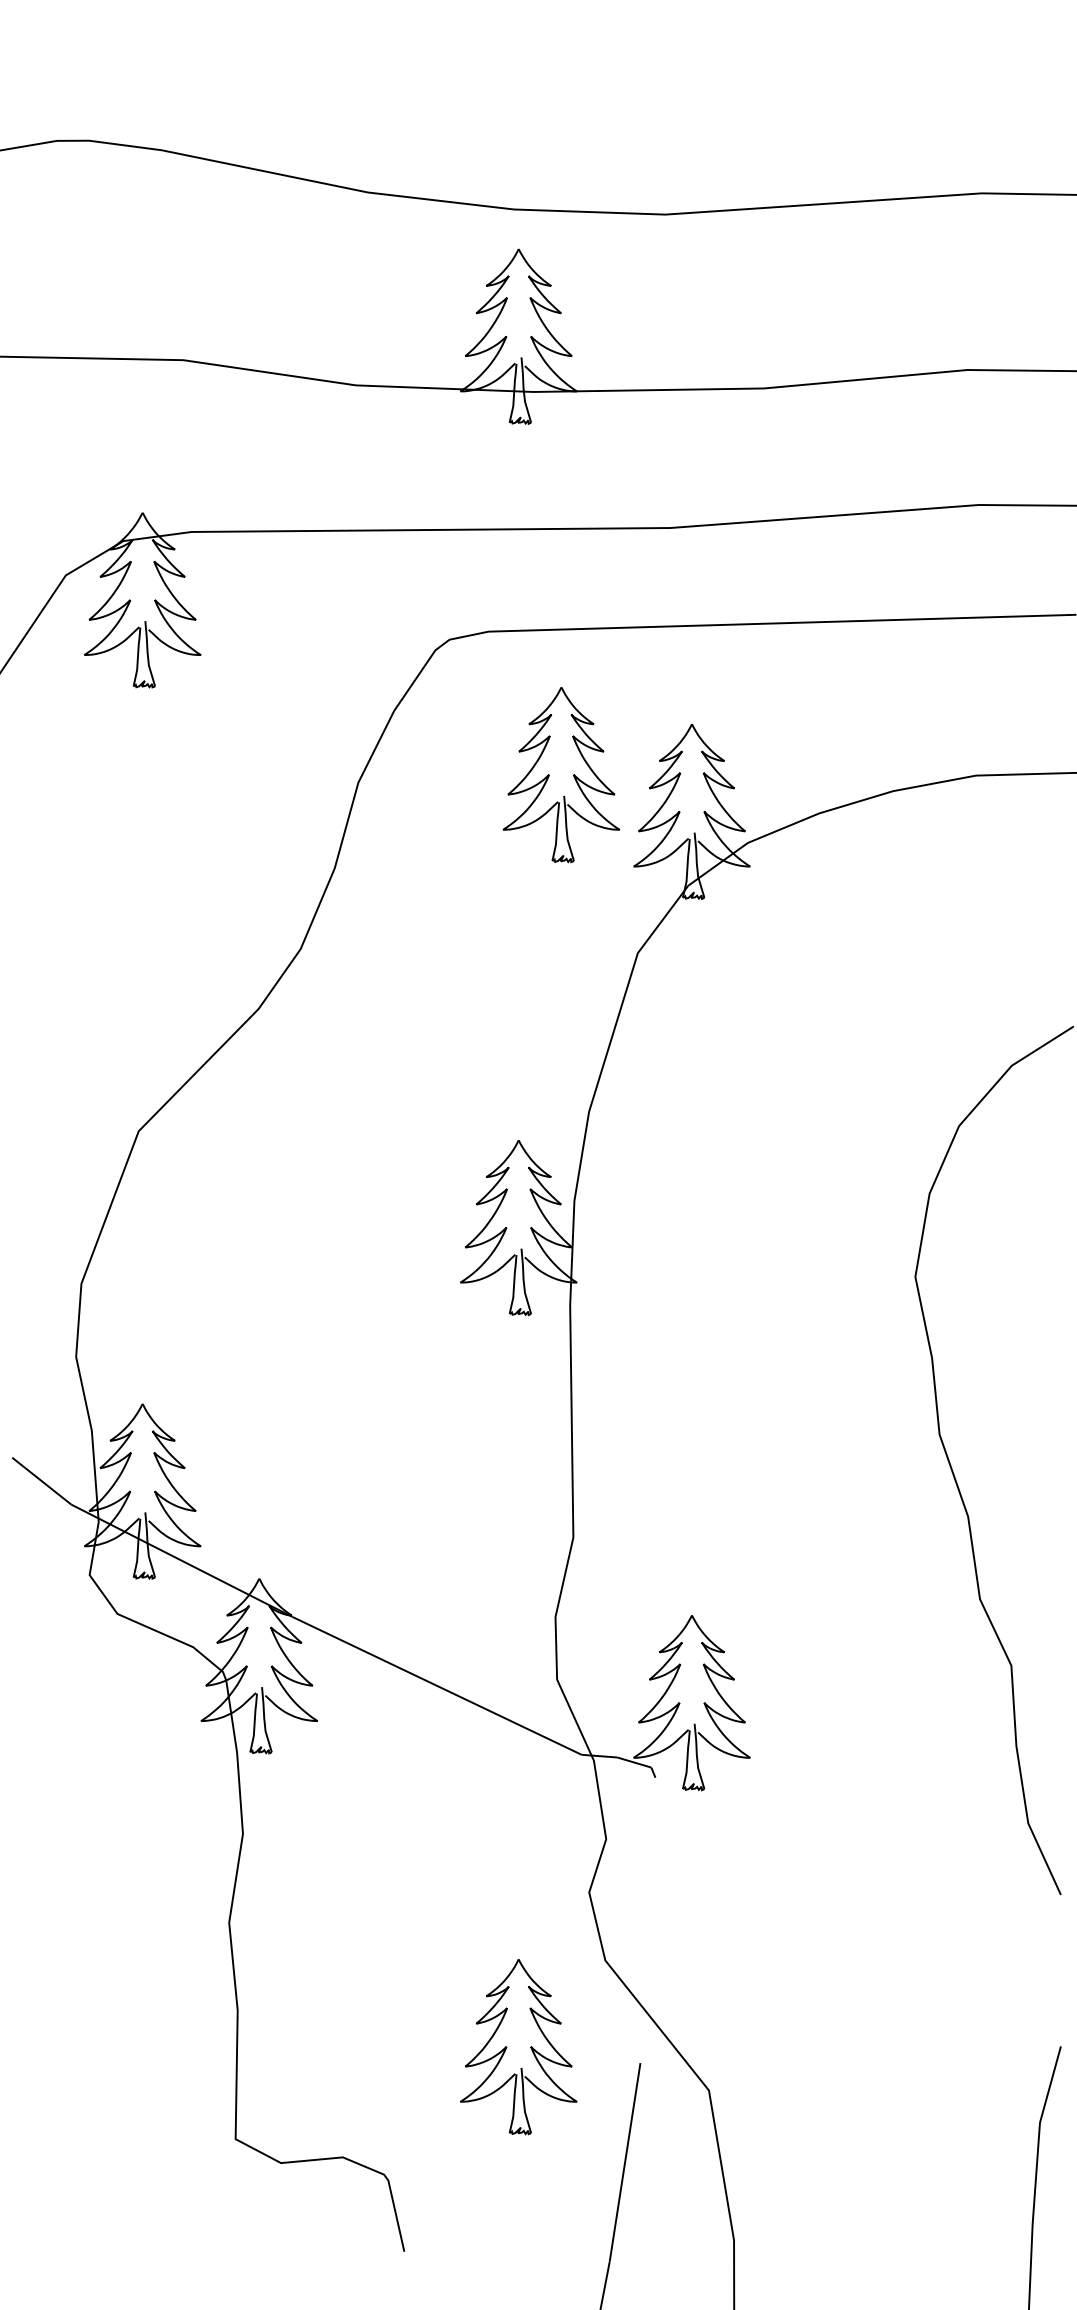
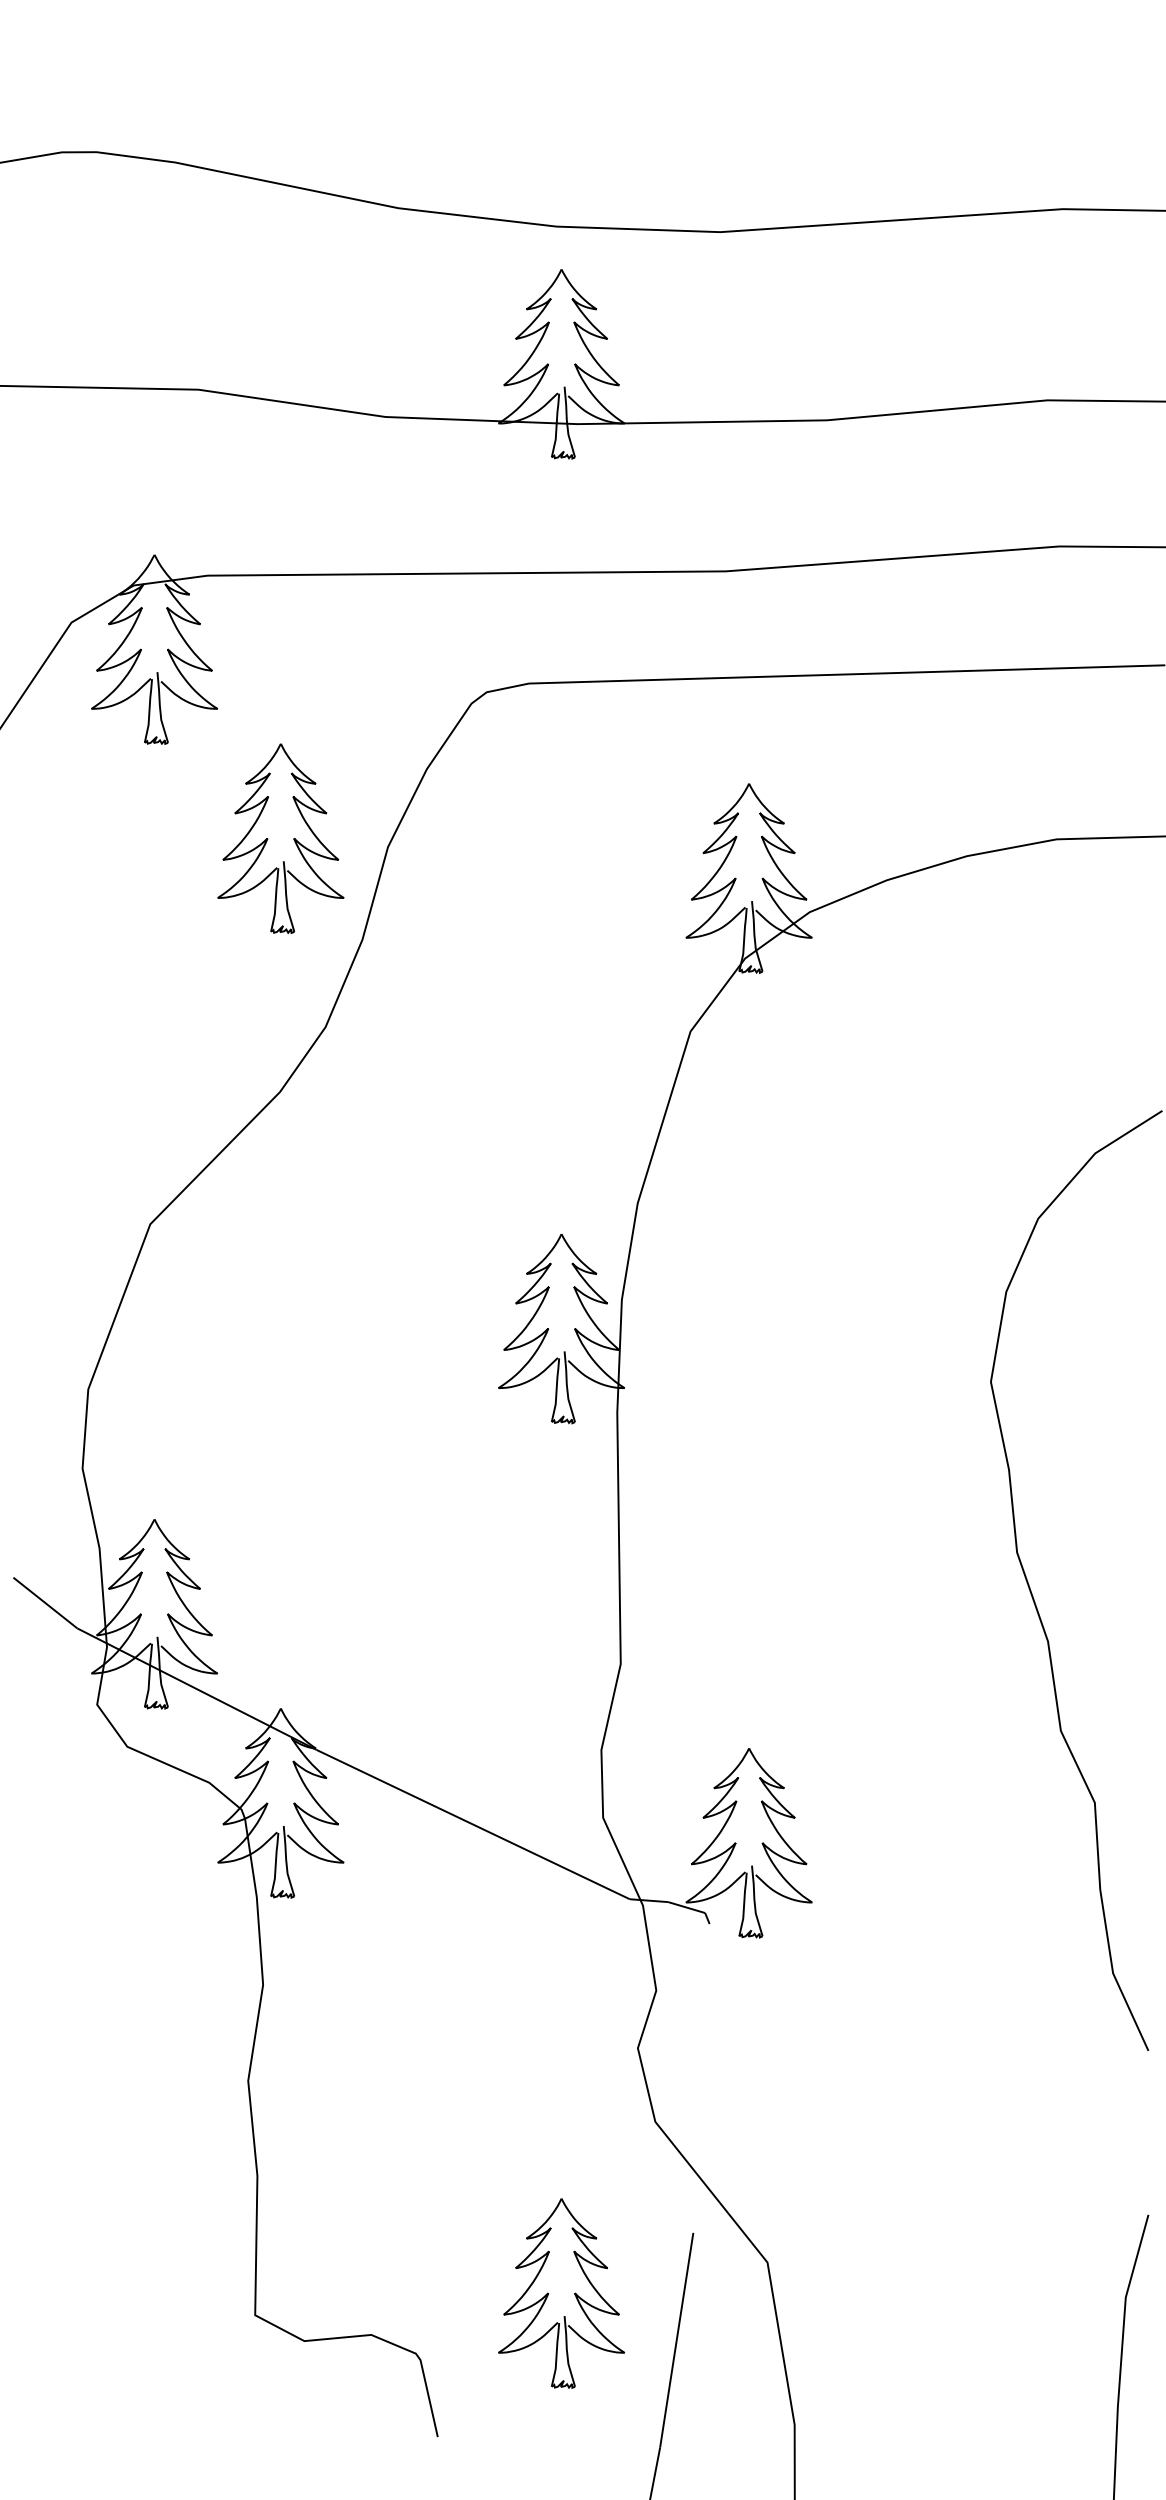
part: (550, 774) -> (268, 838), moved
part: (507, 2047) -> (549, 2293), moved

